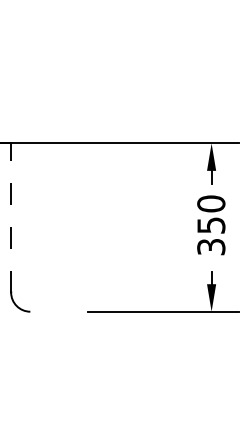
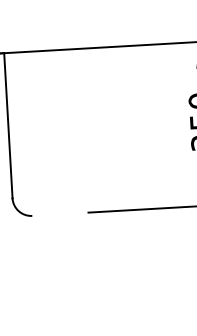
line: (11, 218) -> (8, 126), dashed -> solid

